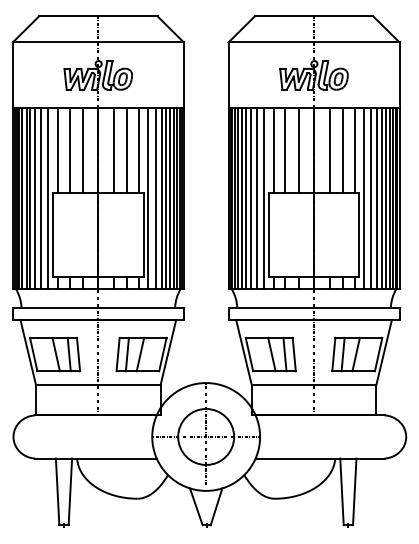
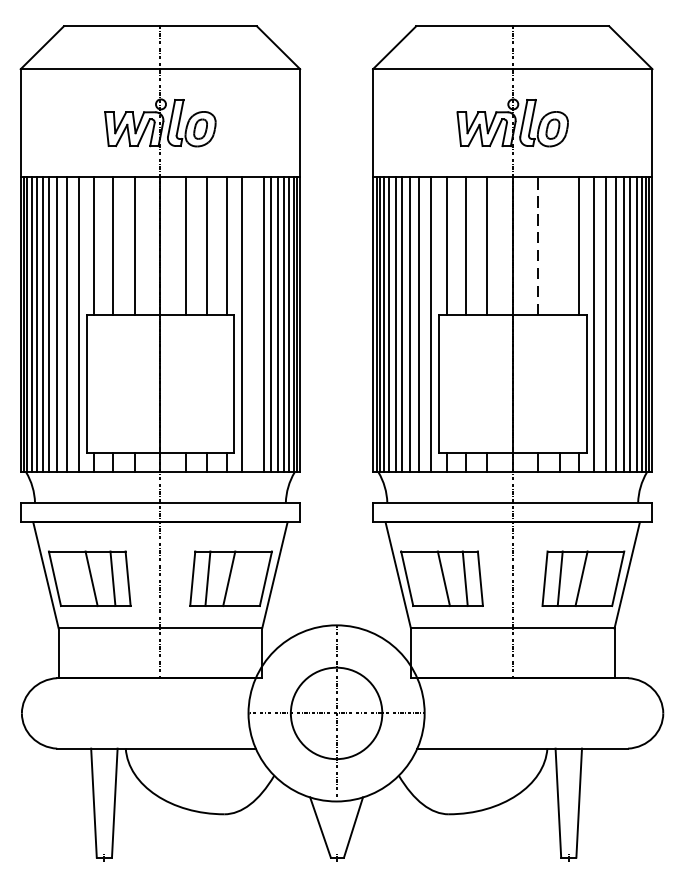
line: (329, 150) -> (537, 245), solid -> dashed
line: (342, 150) -> (559, 245), removed
line: (155, 198) -> (253, 323), removed

